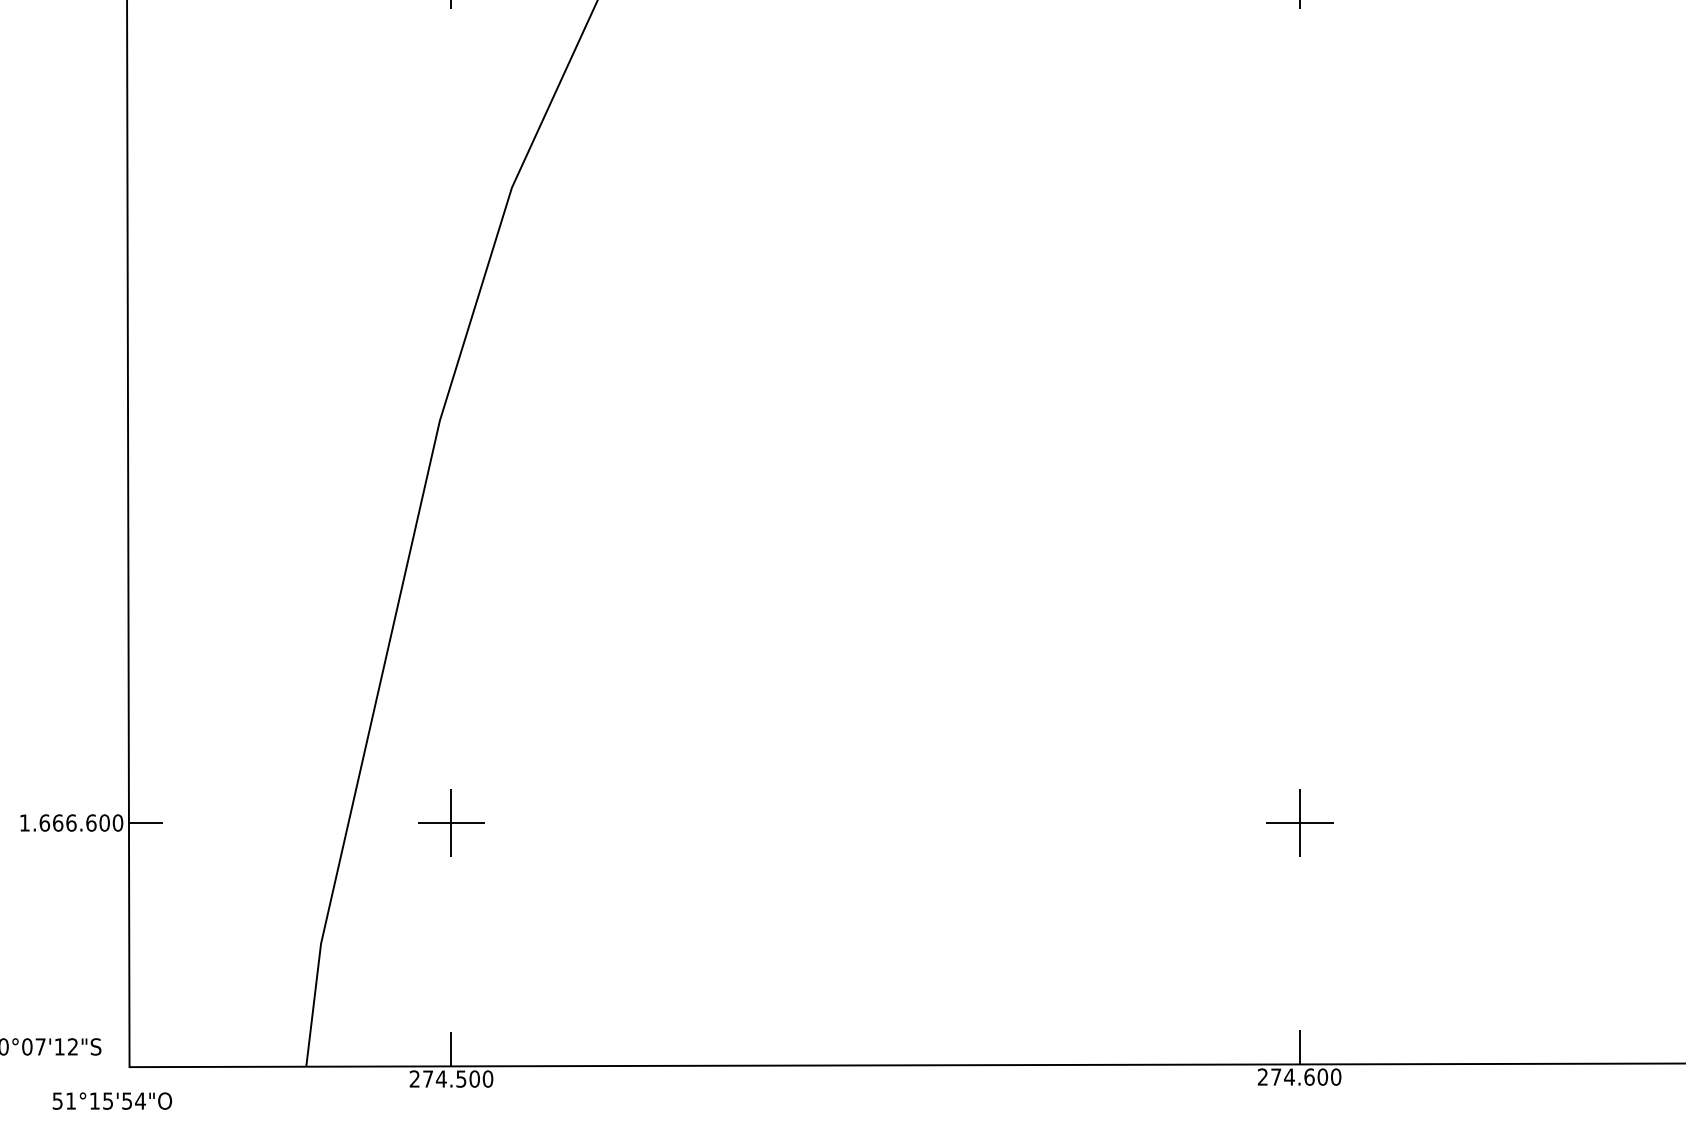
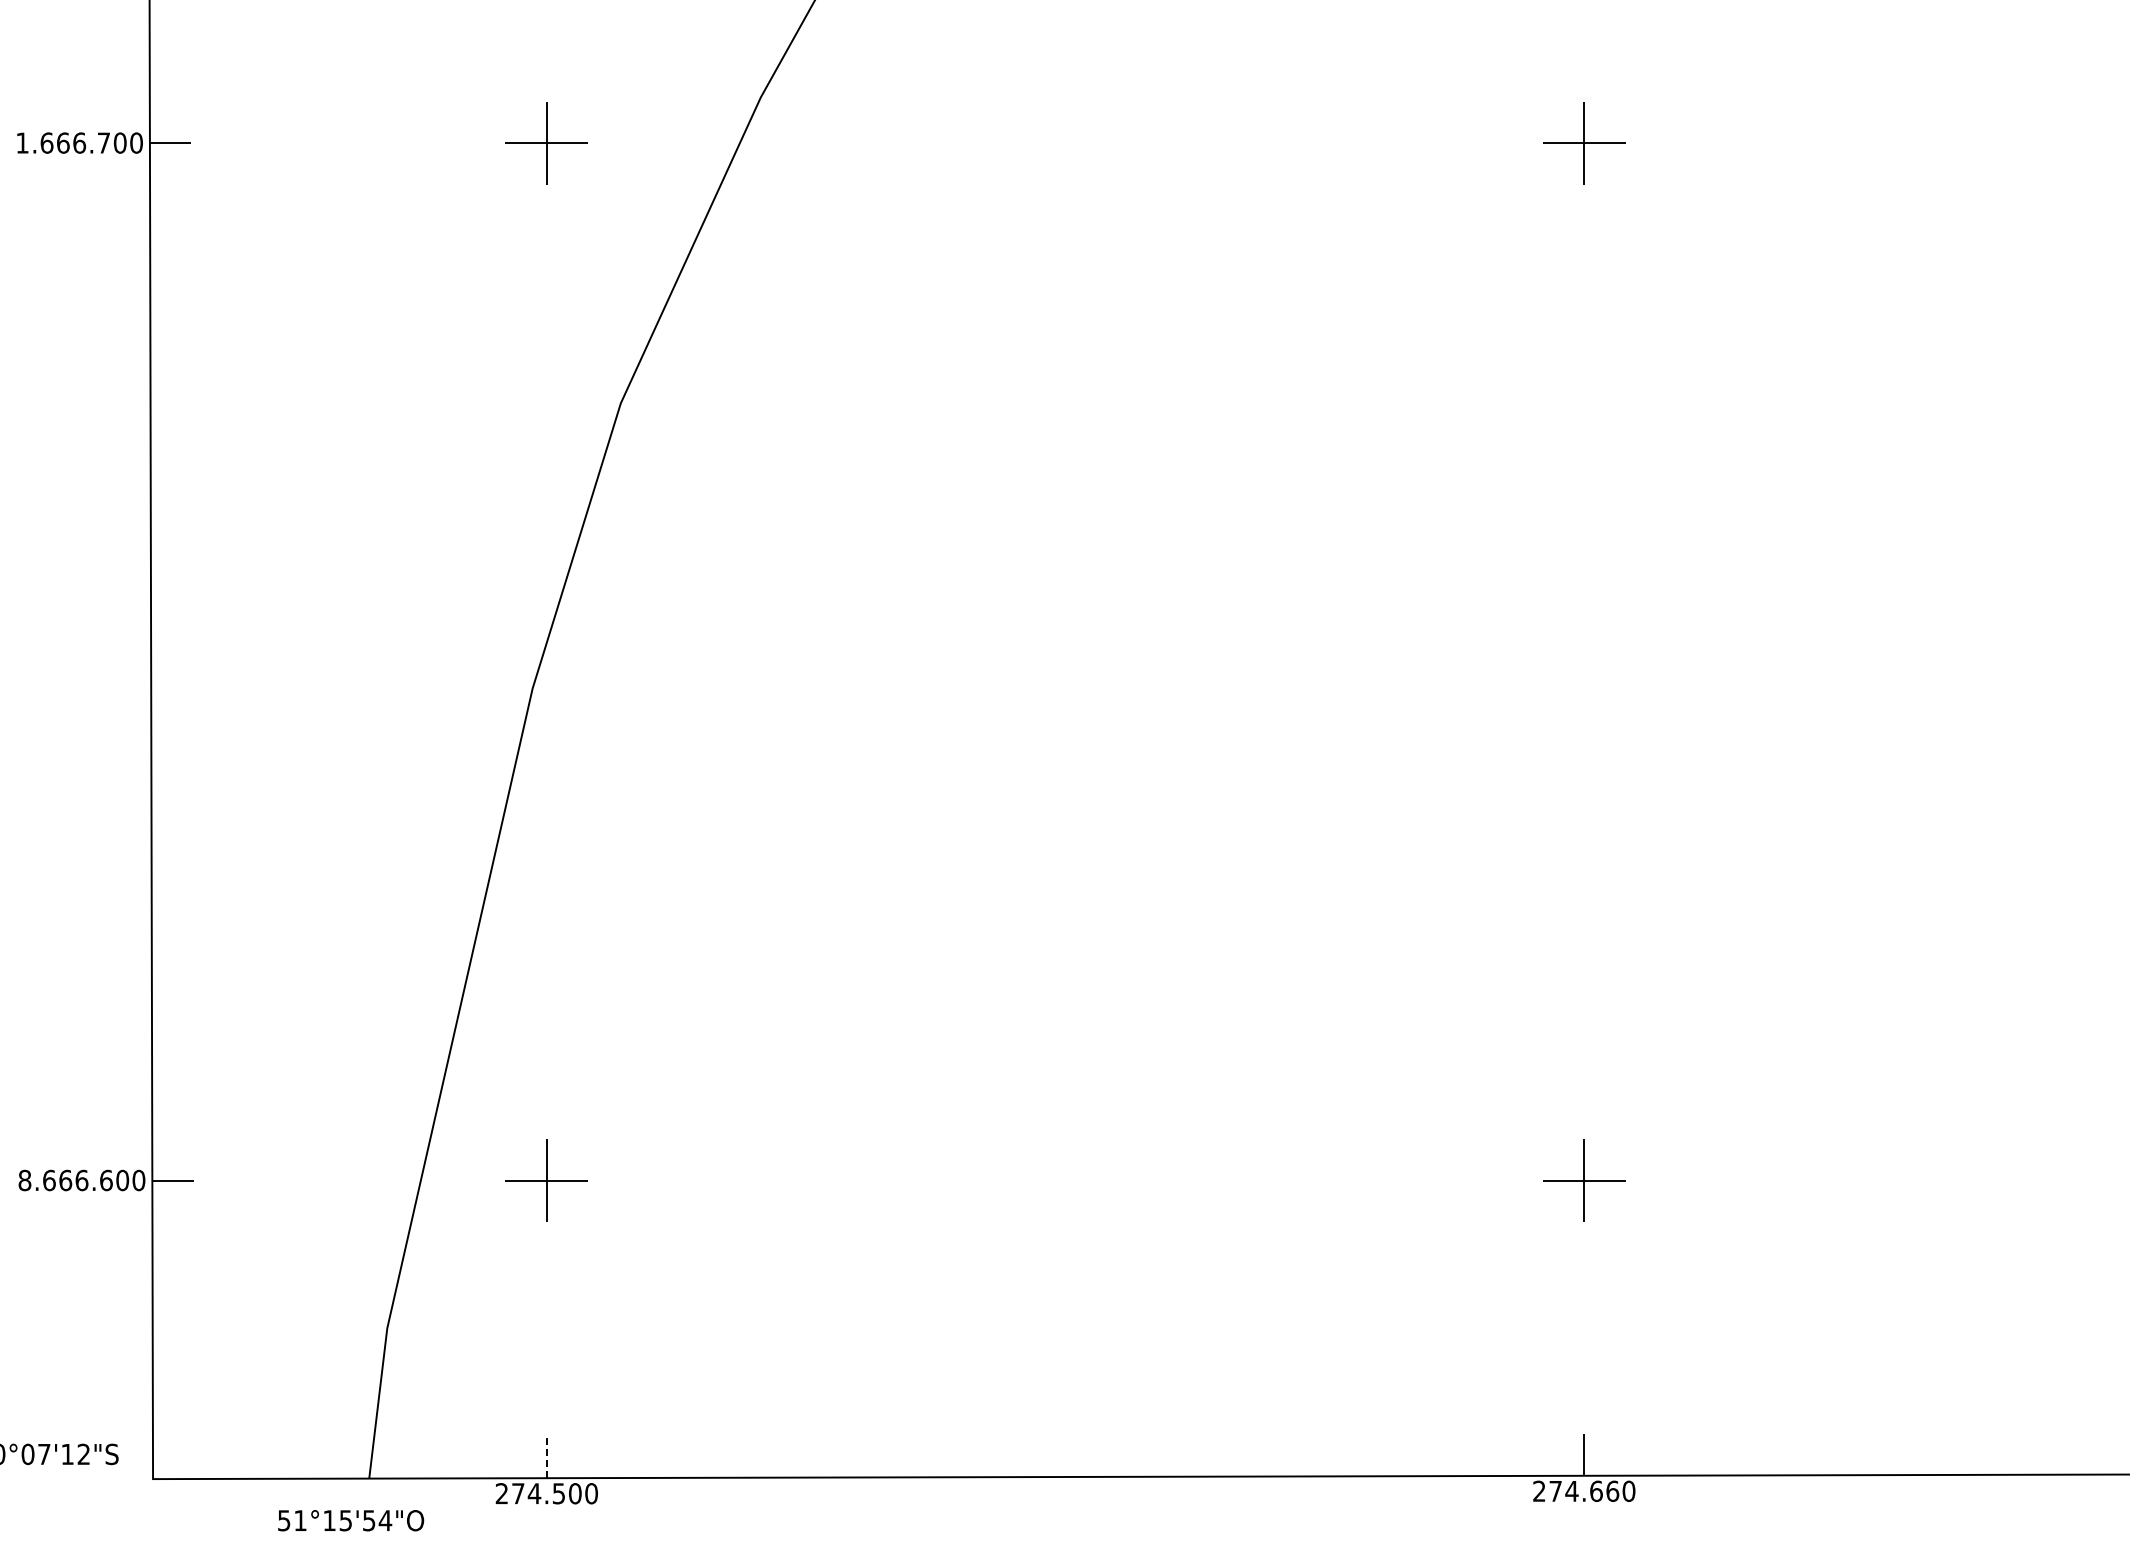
text: (24, 823) -> (24, 1180), 1.666.600 -> 8.666.600
line: (451, 1049) -> (546, 1457), solid -> dashed
text: (1322, 1076) -> (1612, 1490), 274.600 -> 274.660
text: (112, 1100) -> (351, 1520), moved

